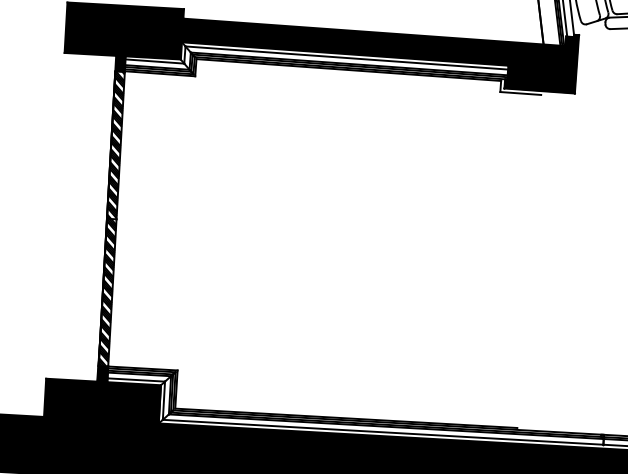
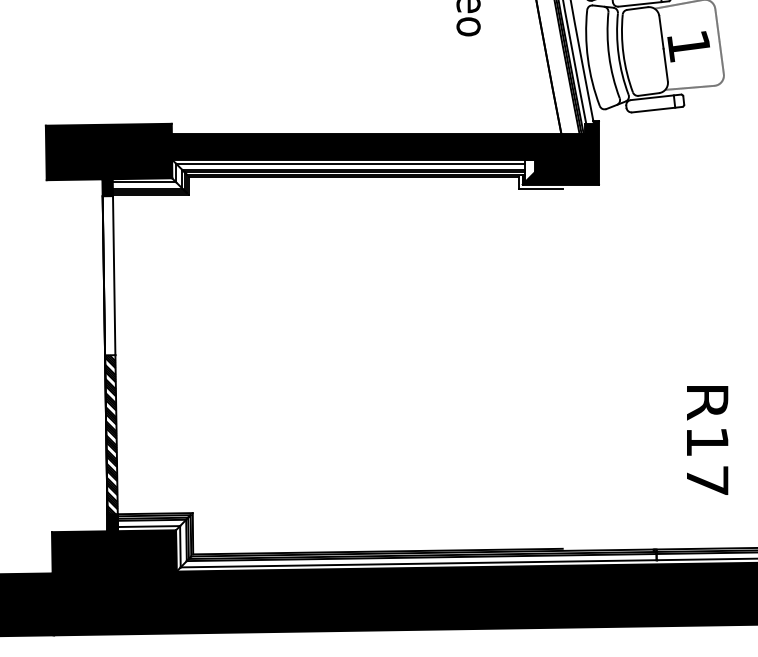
fill: (512, 76) -> (530, 170), removed
hatch: (115, 145) -> (108, 275), removed

